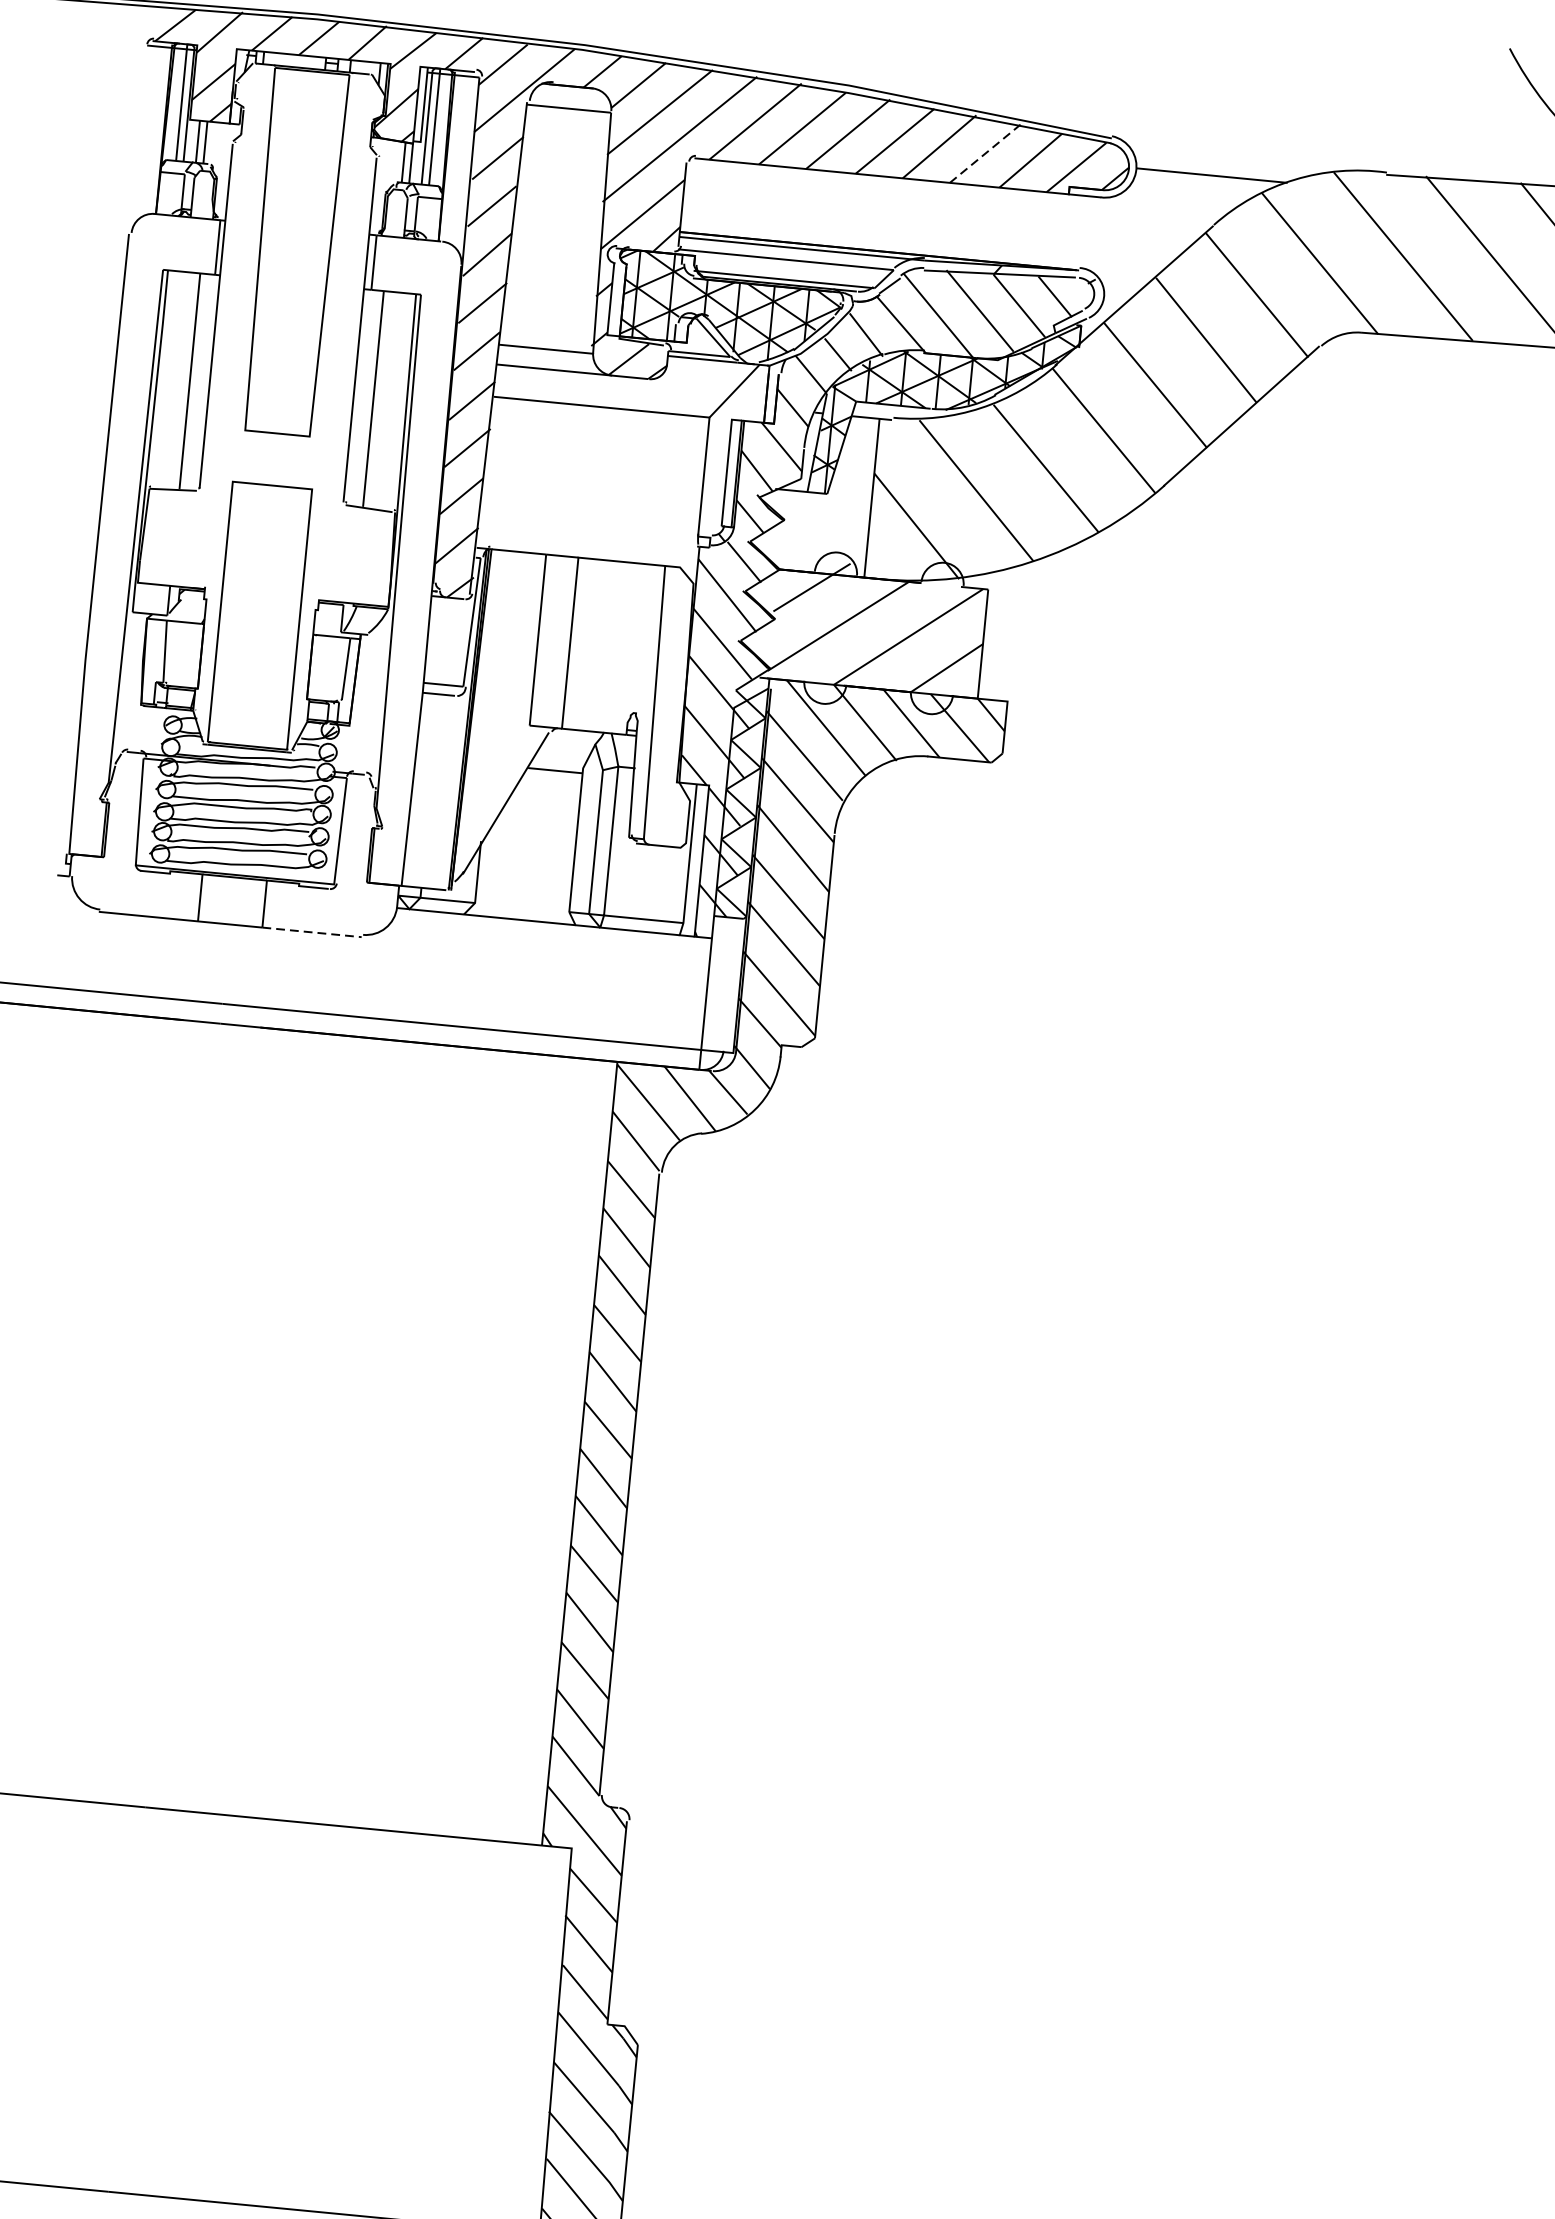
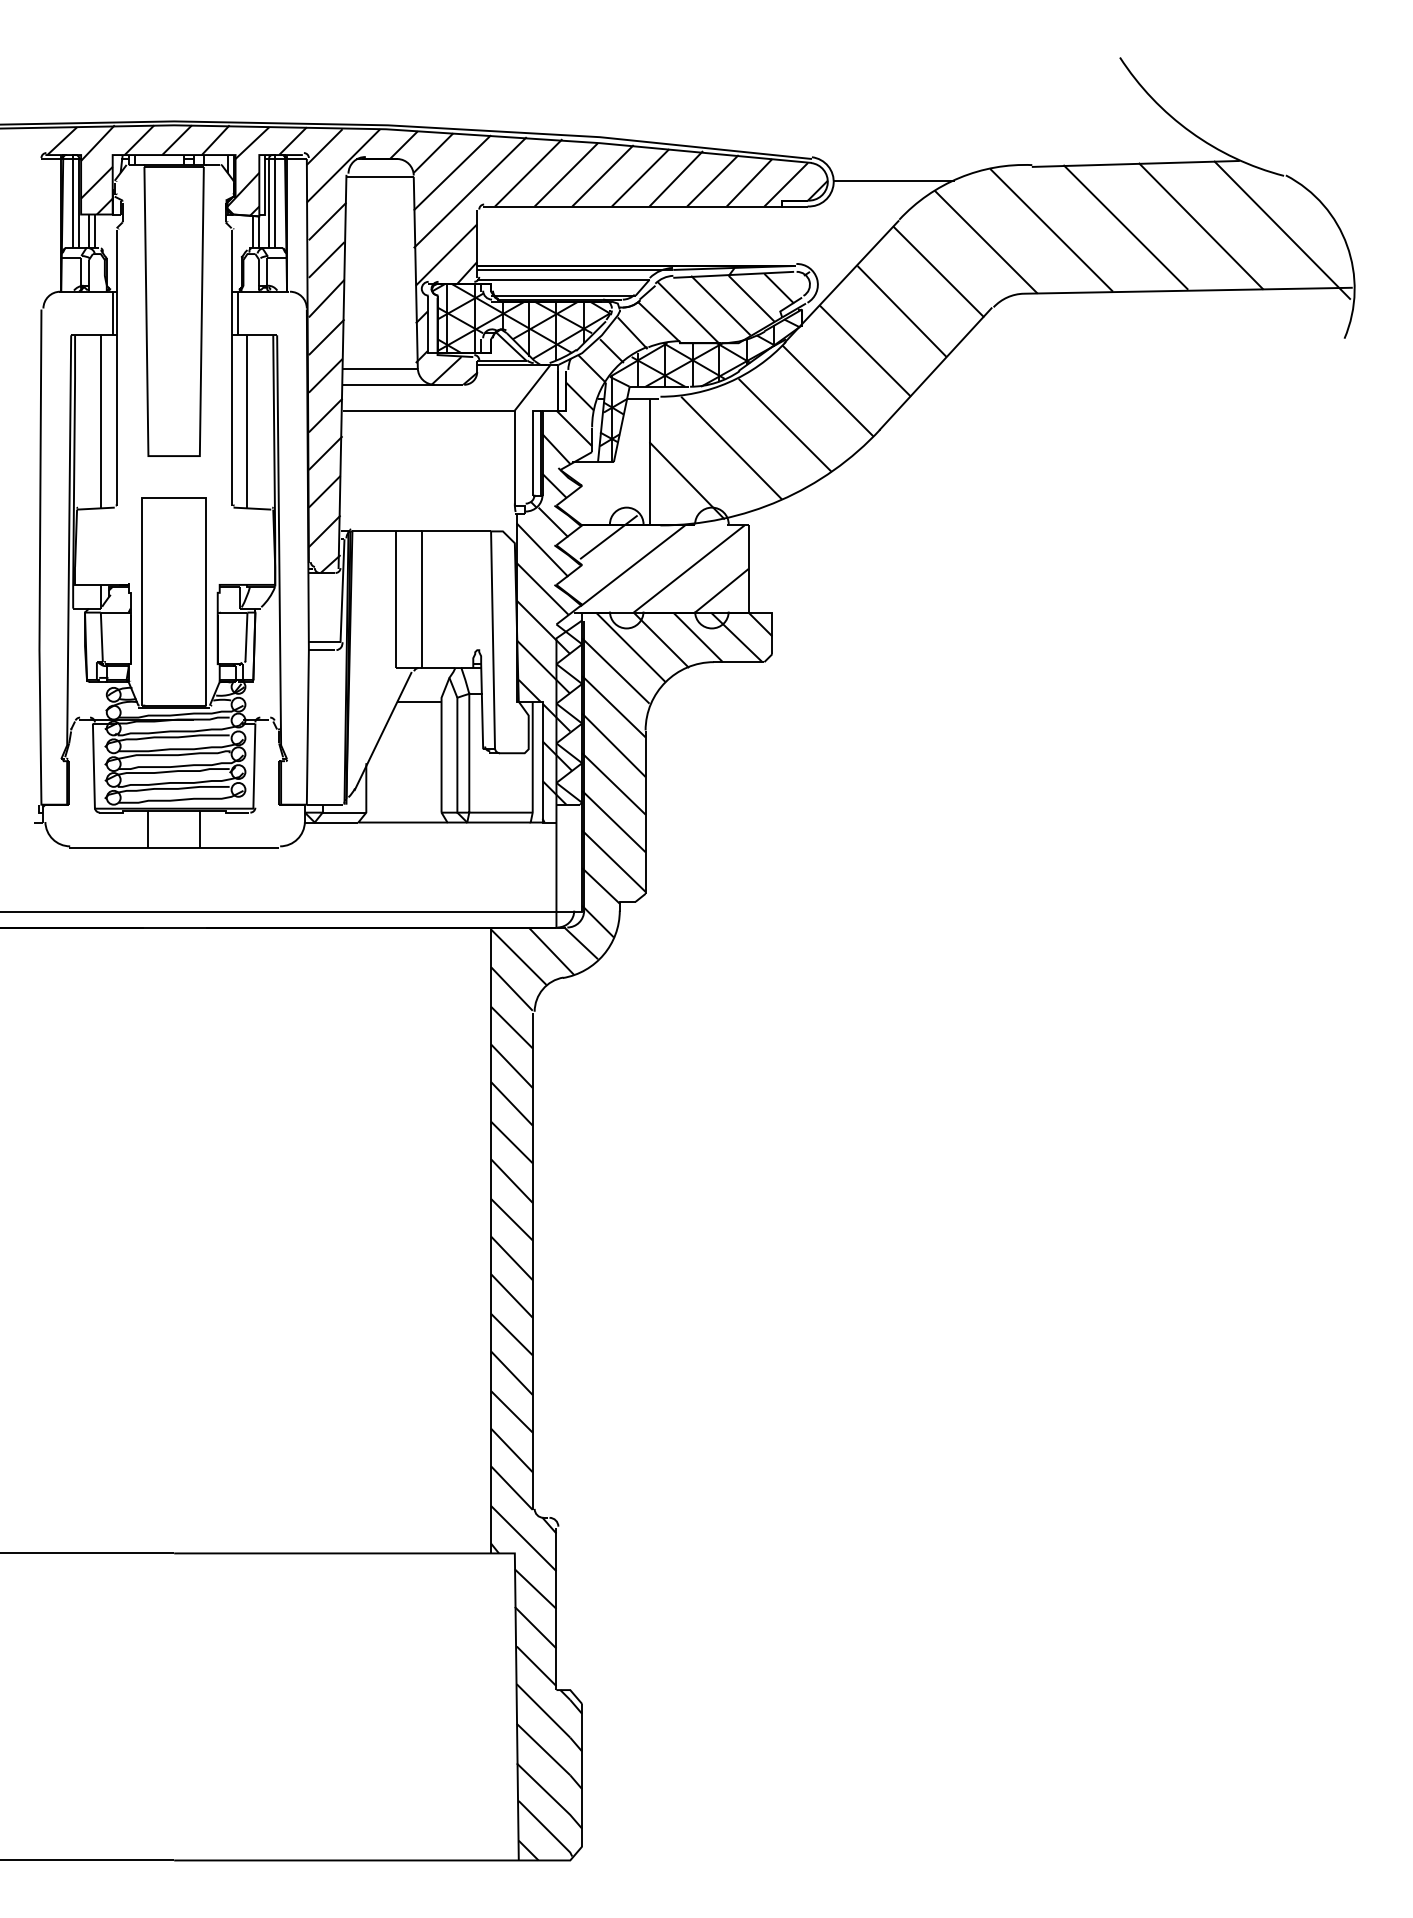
line: (985, 153) -> (713, 180), dashed -> solid
line: (312, 932) -> (239, 848), dashed -> solid

